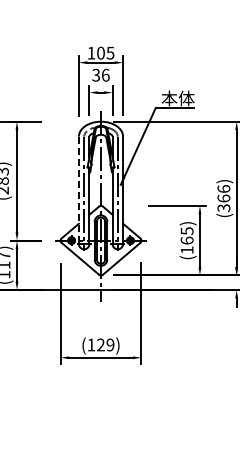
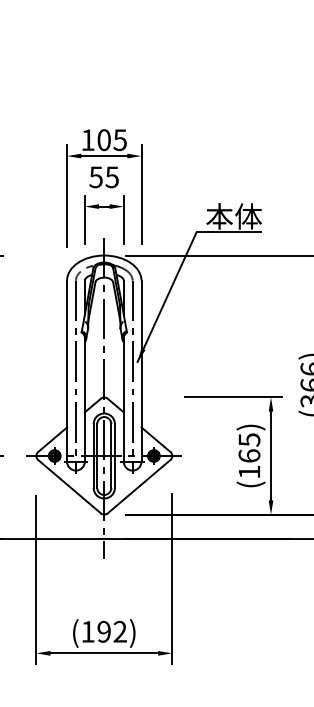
text: (100, 74) -> (103, 176), 36 -> 55
line: (78, 190) -> (66, 371), dashed -> solid
text: (105, 345) -> (111, 632), (129) -> (192)

